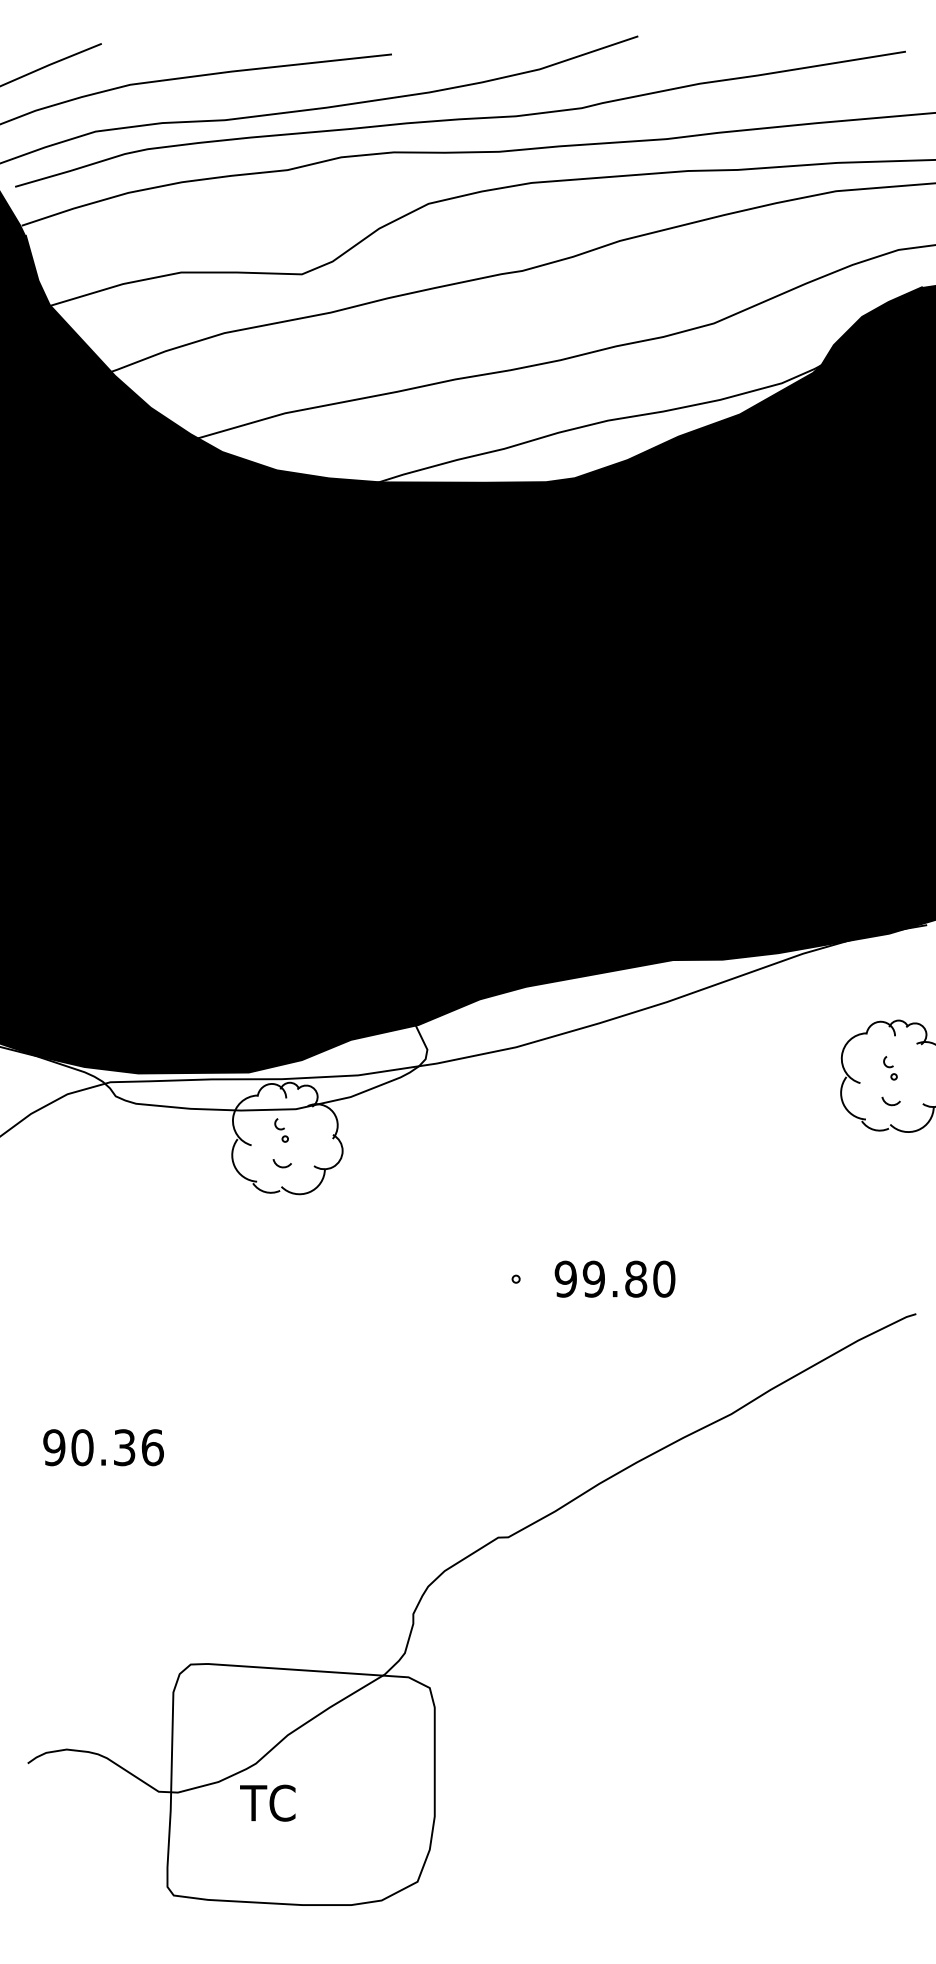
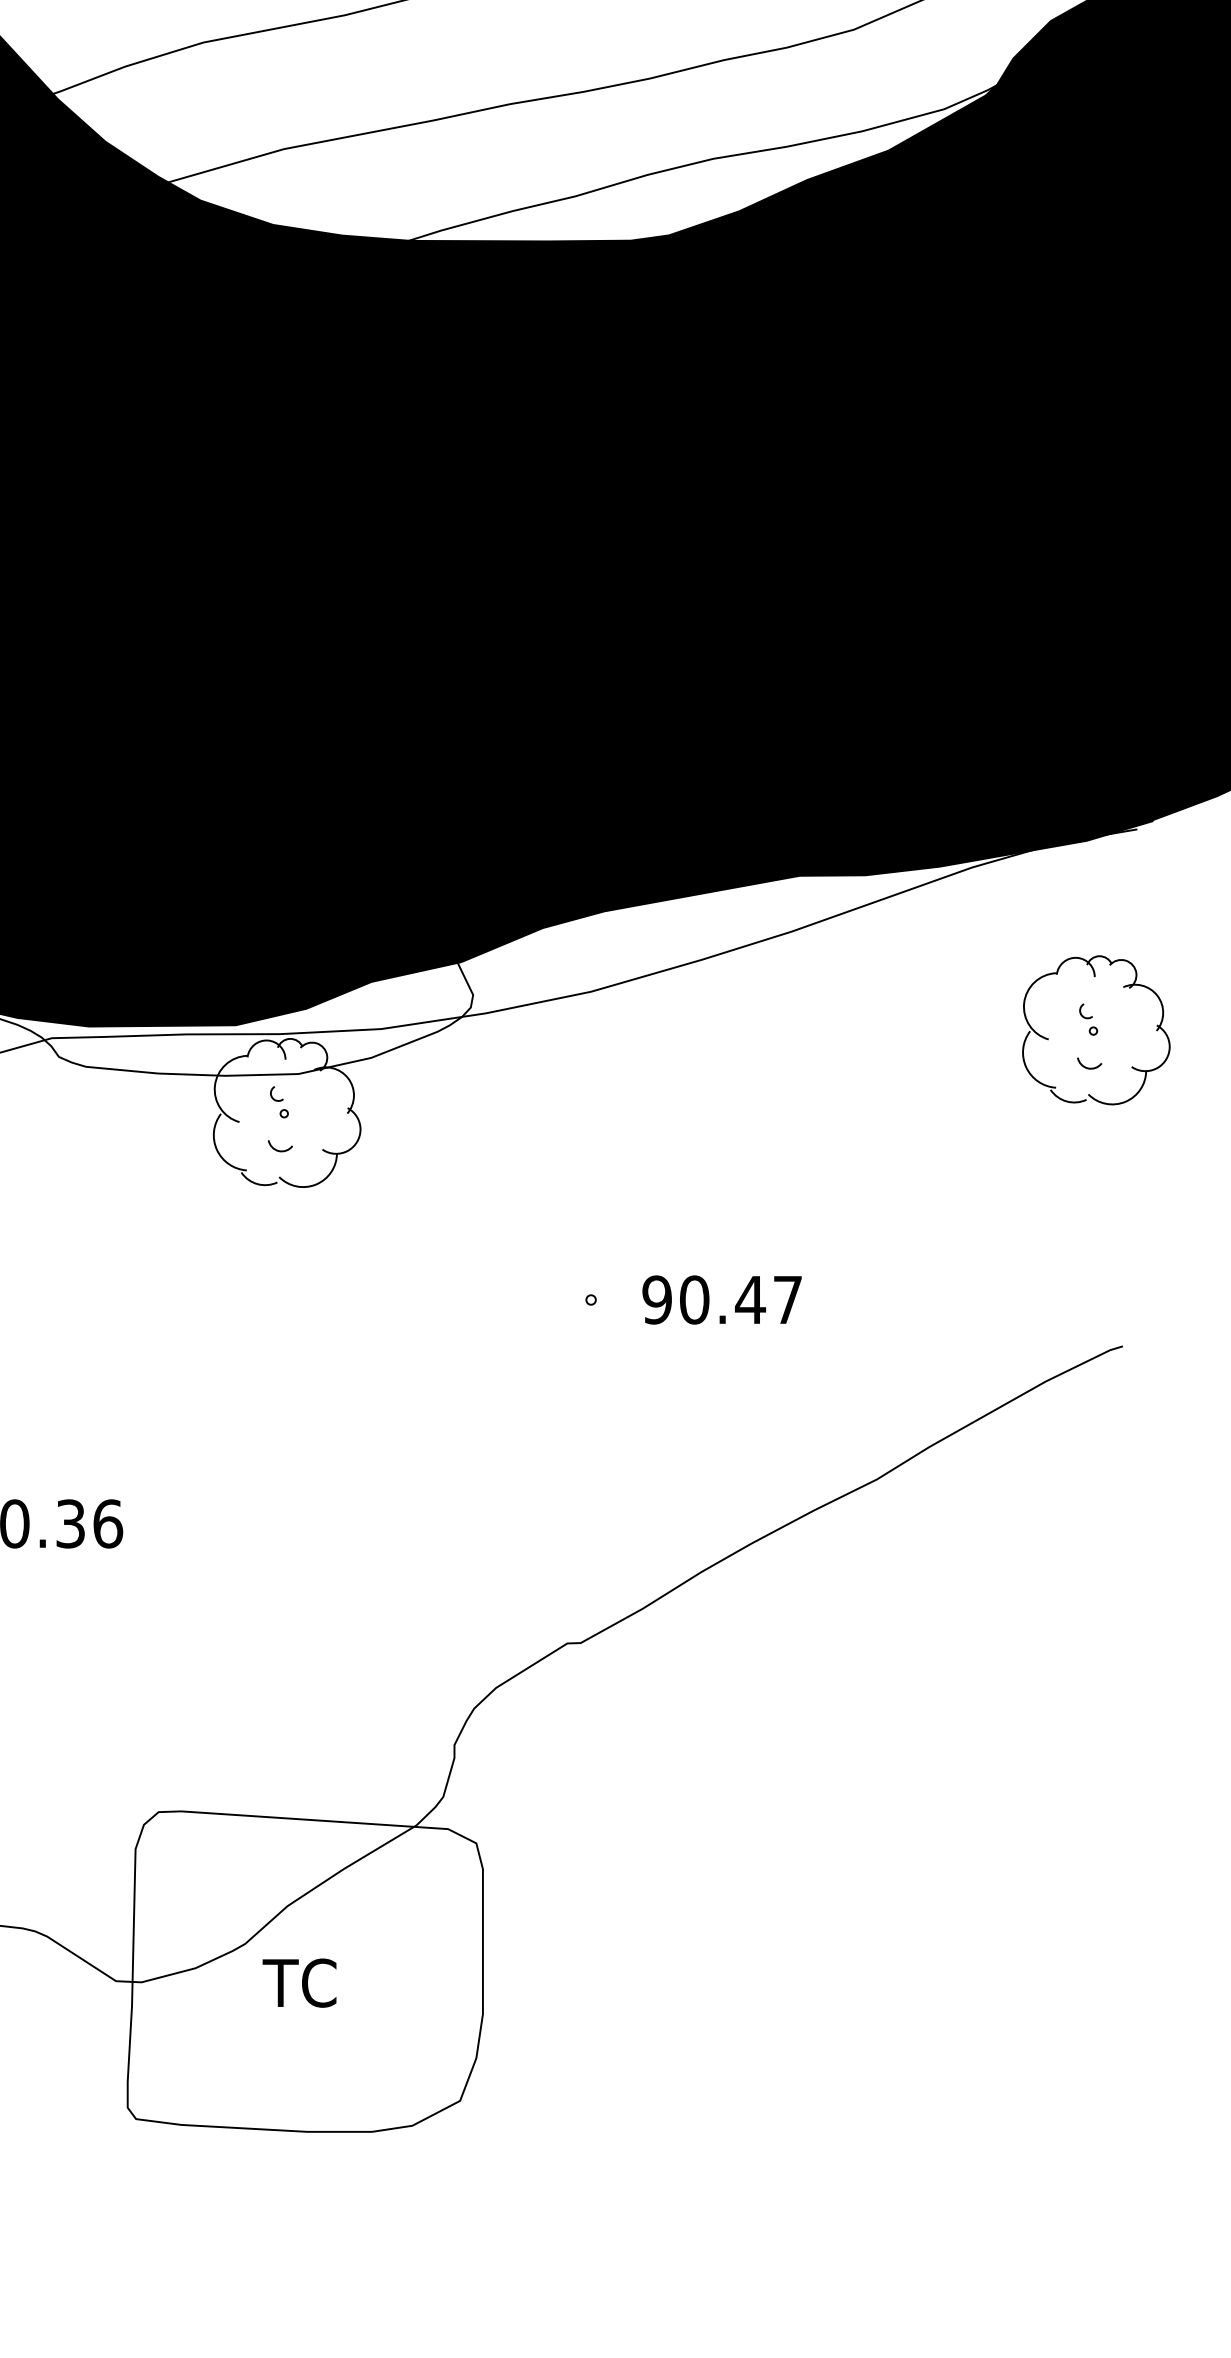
text: (628, 1278) -> (740, 1299), 99.80 -> 90.47
text: (267, 1802) -> (299, 1982), moved

